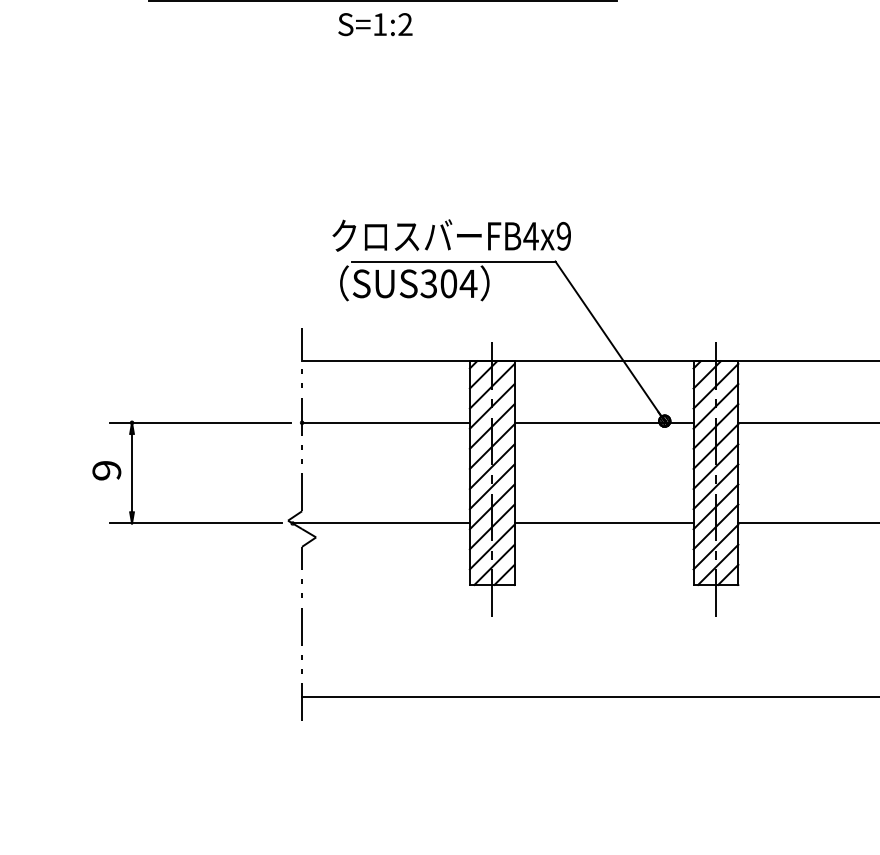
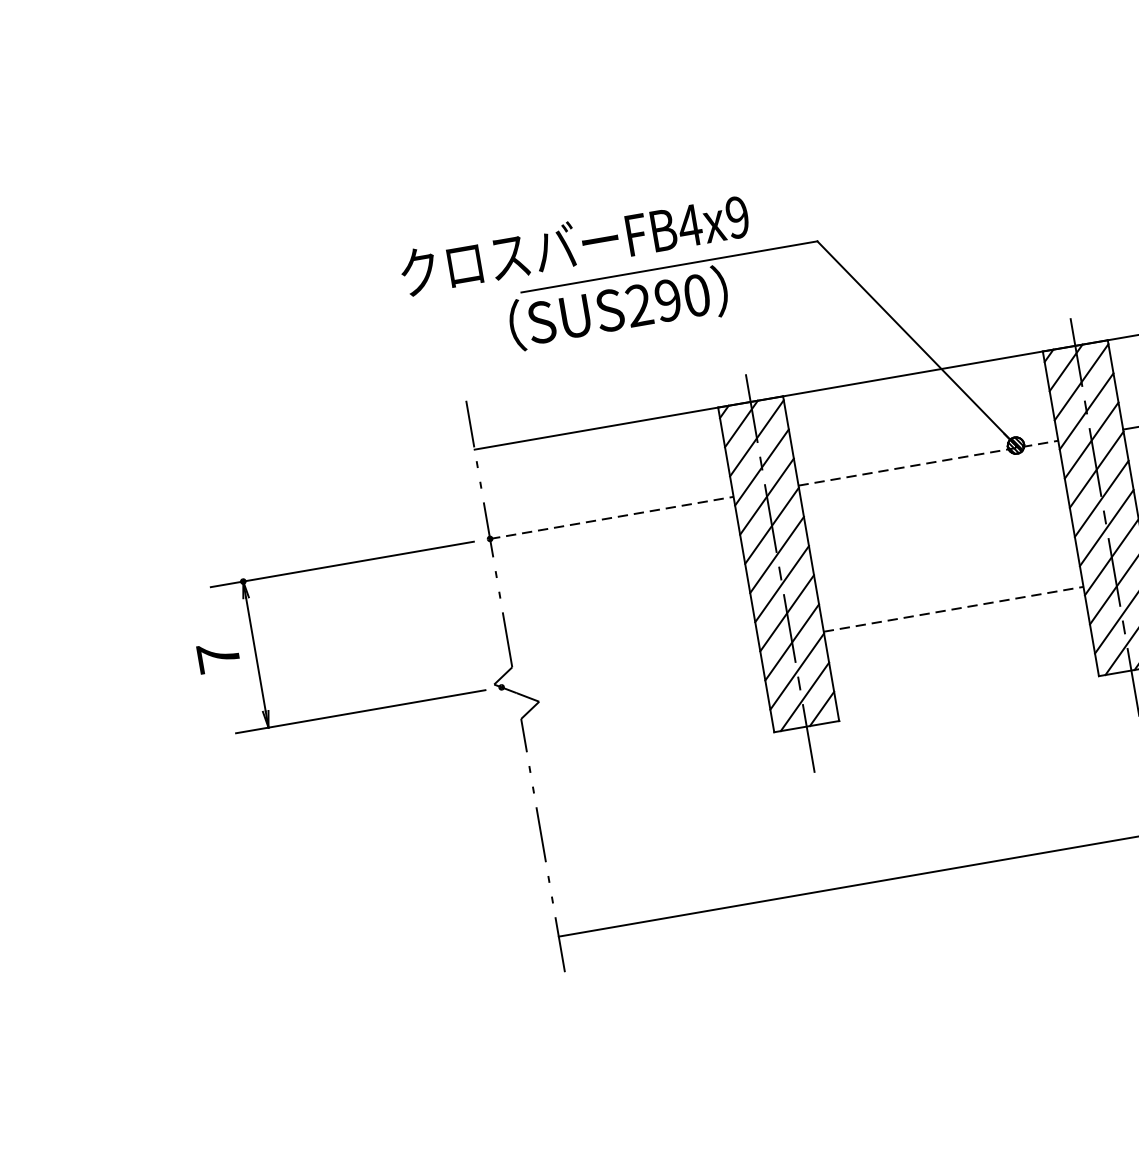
text: (451, 235) -> (574, 244), moved
text: (448, 283) -> (667, 300), SUS304 -> SUS290
line: (386, 422) -> (612, 517), solid -> dashed
line: (604, 422) -> (928, 462), solid -> dashed
text: (106, 470) -> (218, 657), 9 -> 7
line: (380, 523) -> (629, 665), removed
line: (604, 523) -> (954, 609), solid -> dashed

